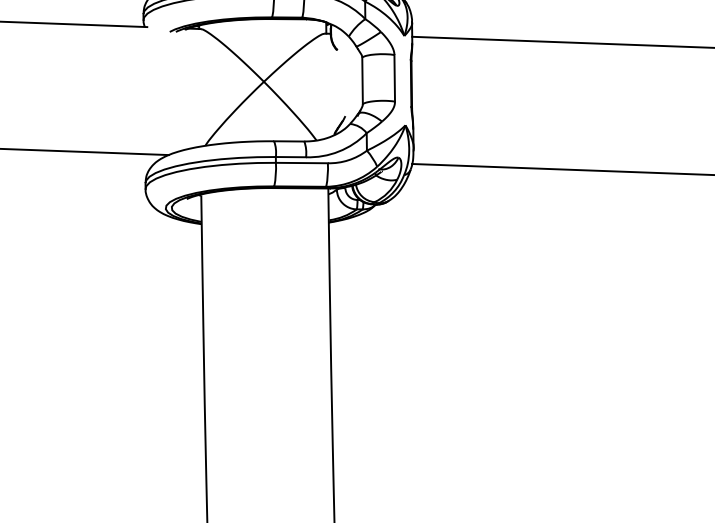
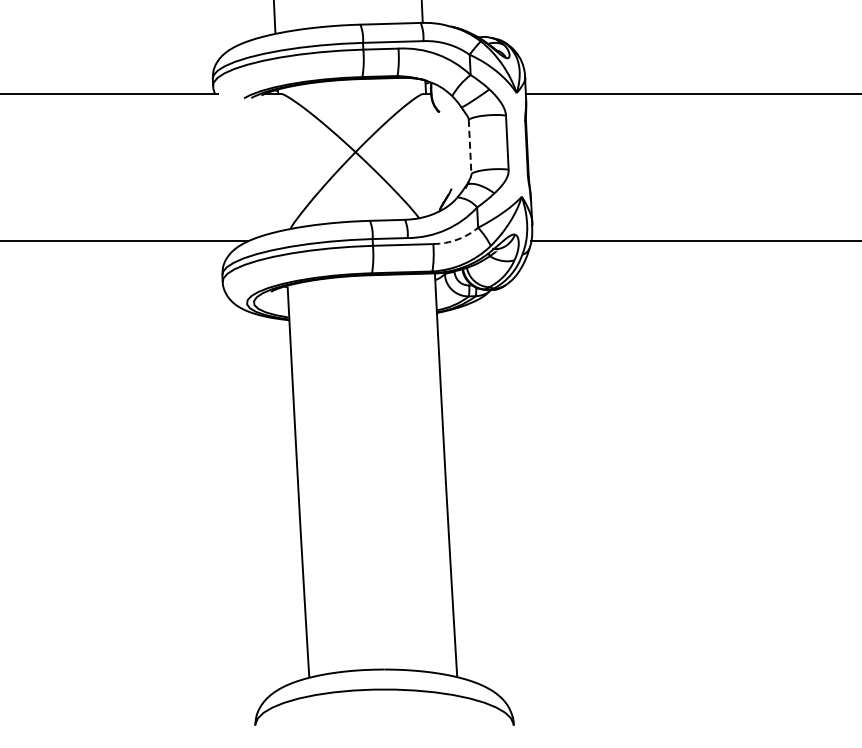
line: (362, 81) -> (470, 147), solid -> dashed
arc: (348, 160) -> (457, 239), solid -> dashed

